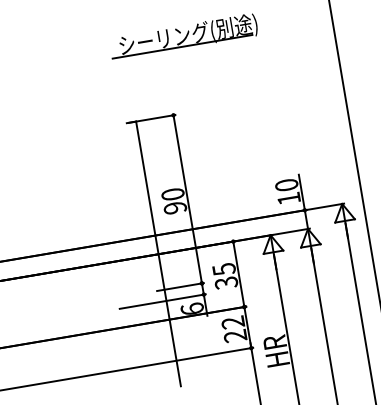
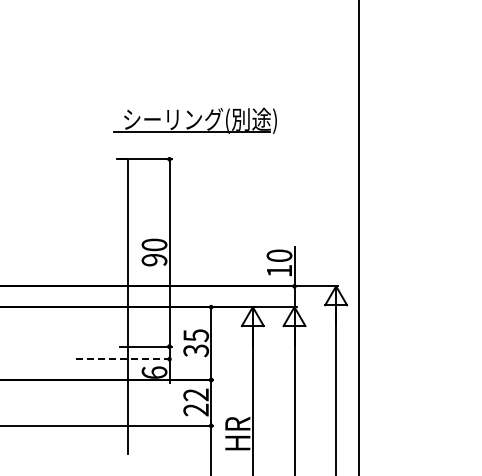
part: (183, 36) -> (194, 120), moved
line: (162, 301) -> (123, 359), solid -> dashed

